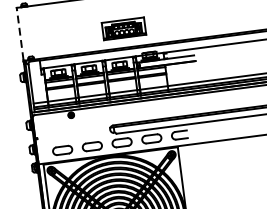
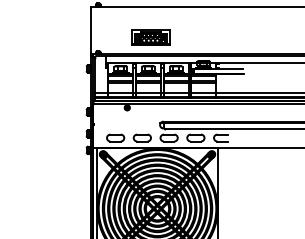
part: (123, 29) -> (150, 37), moved
line: (20, 34) -> (91, 30), dashed -> solid

